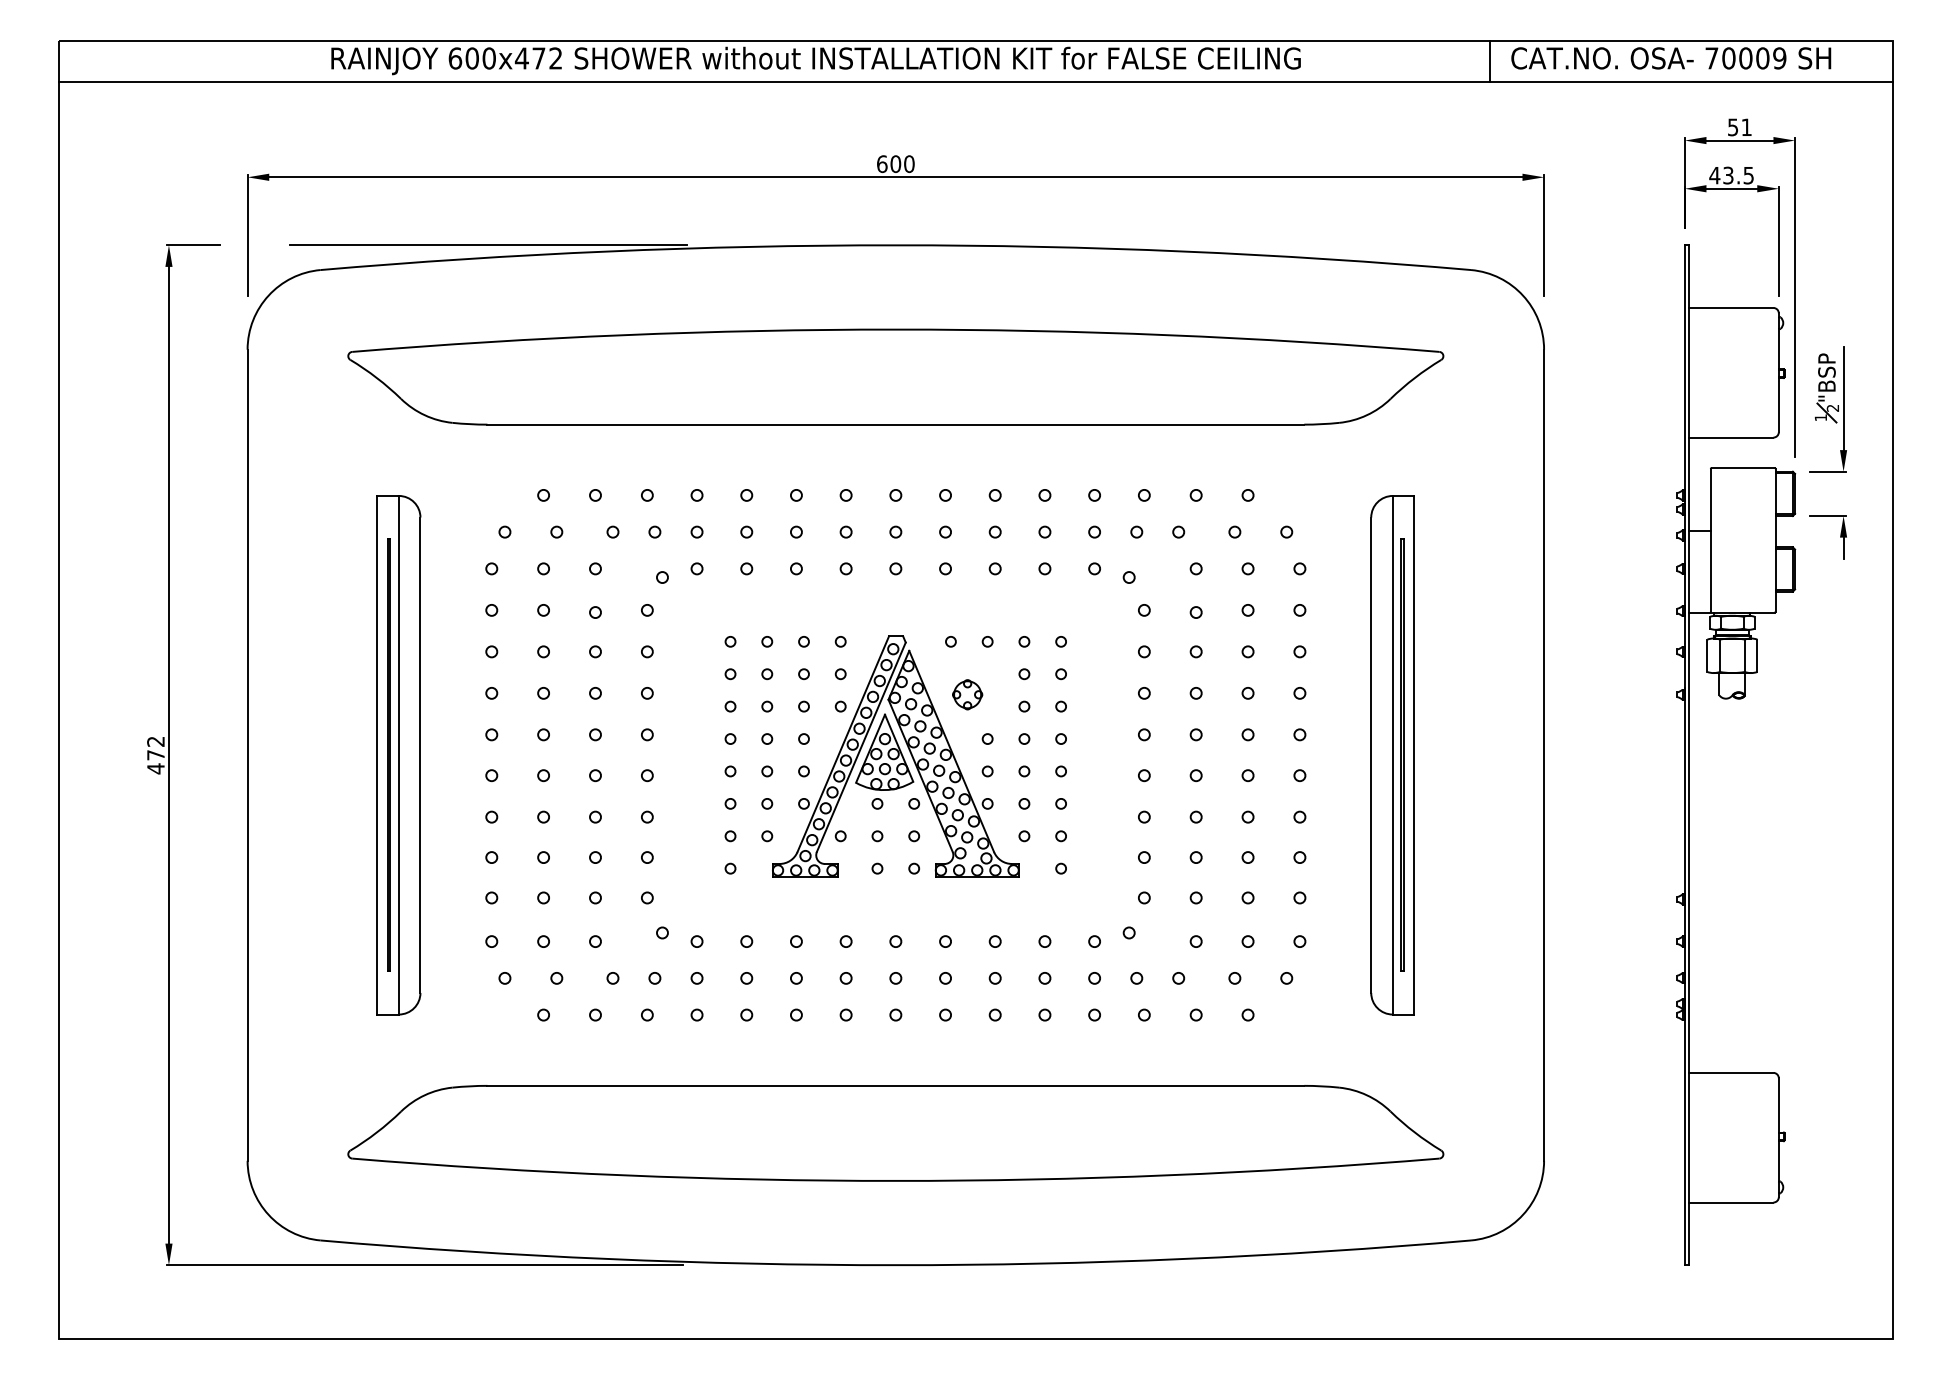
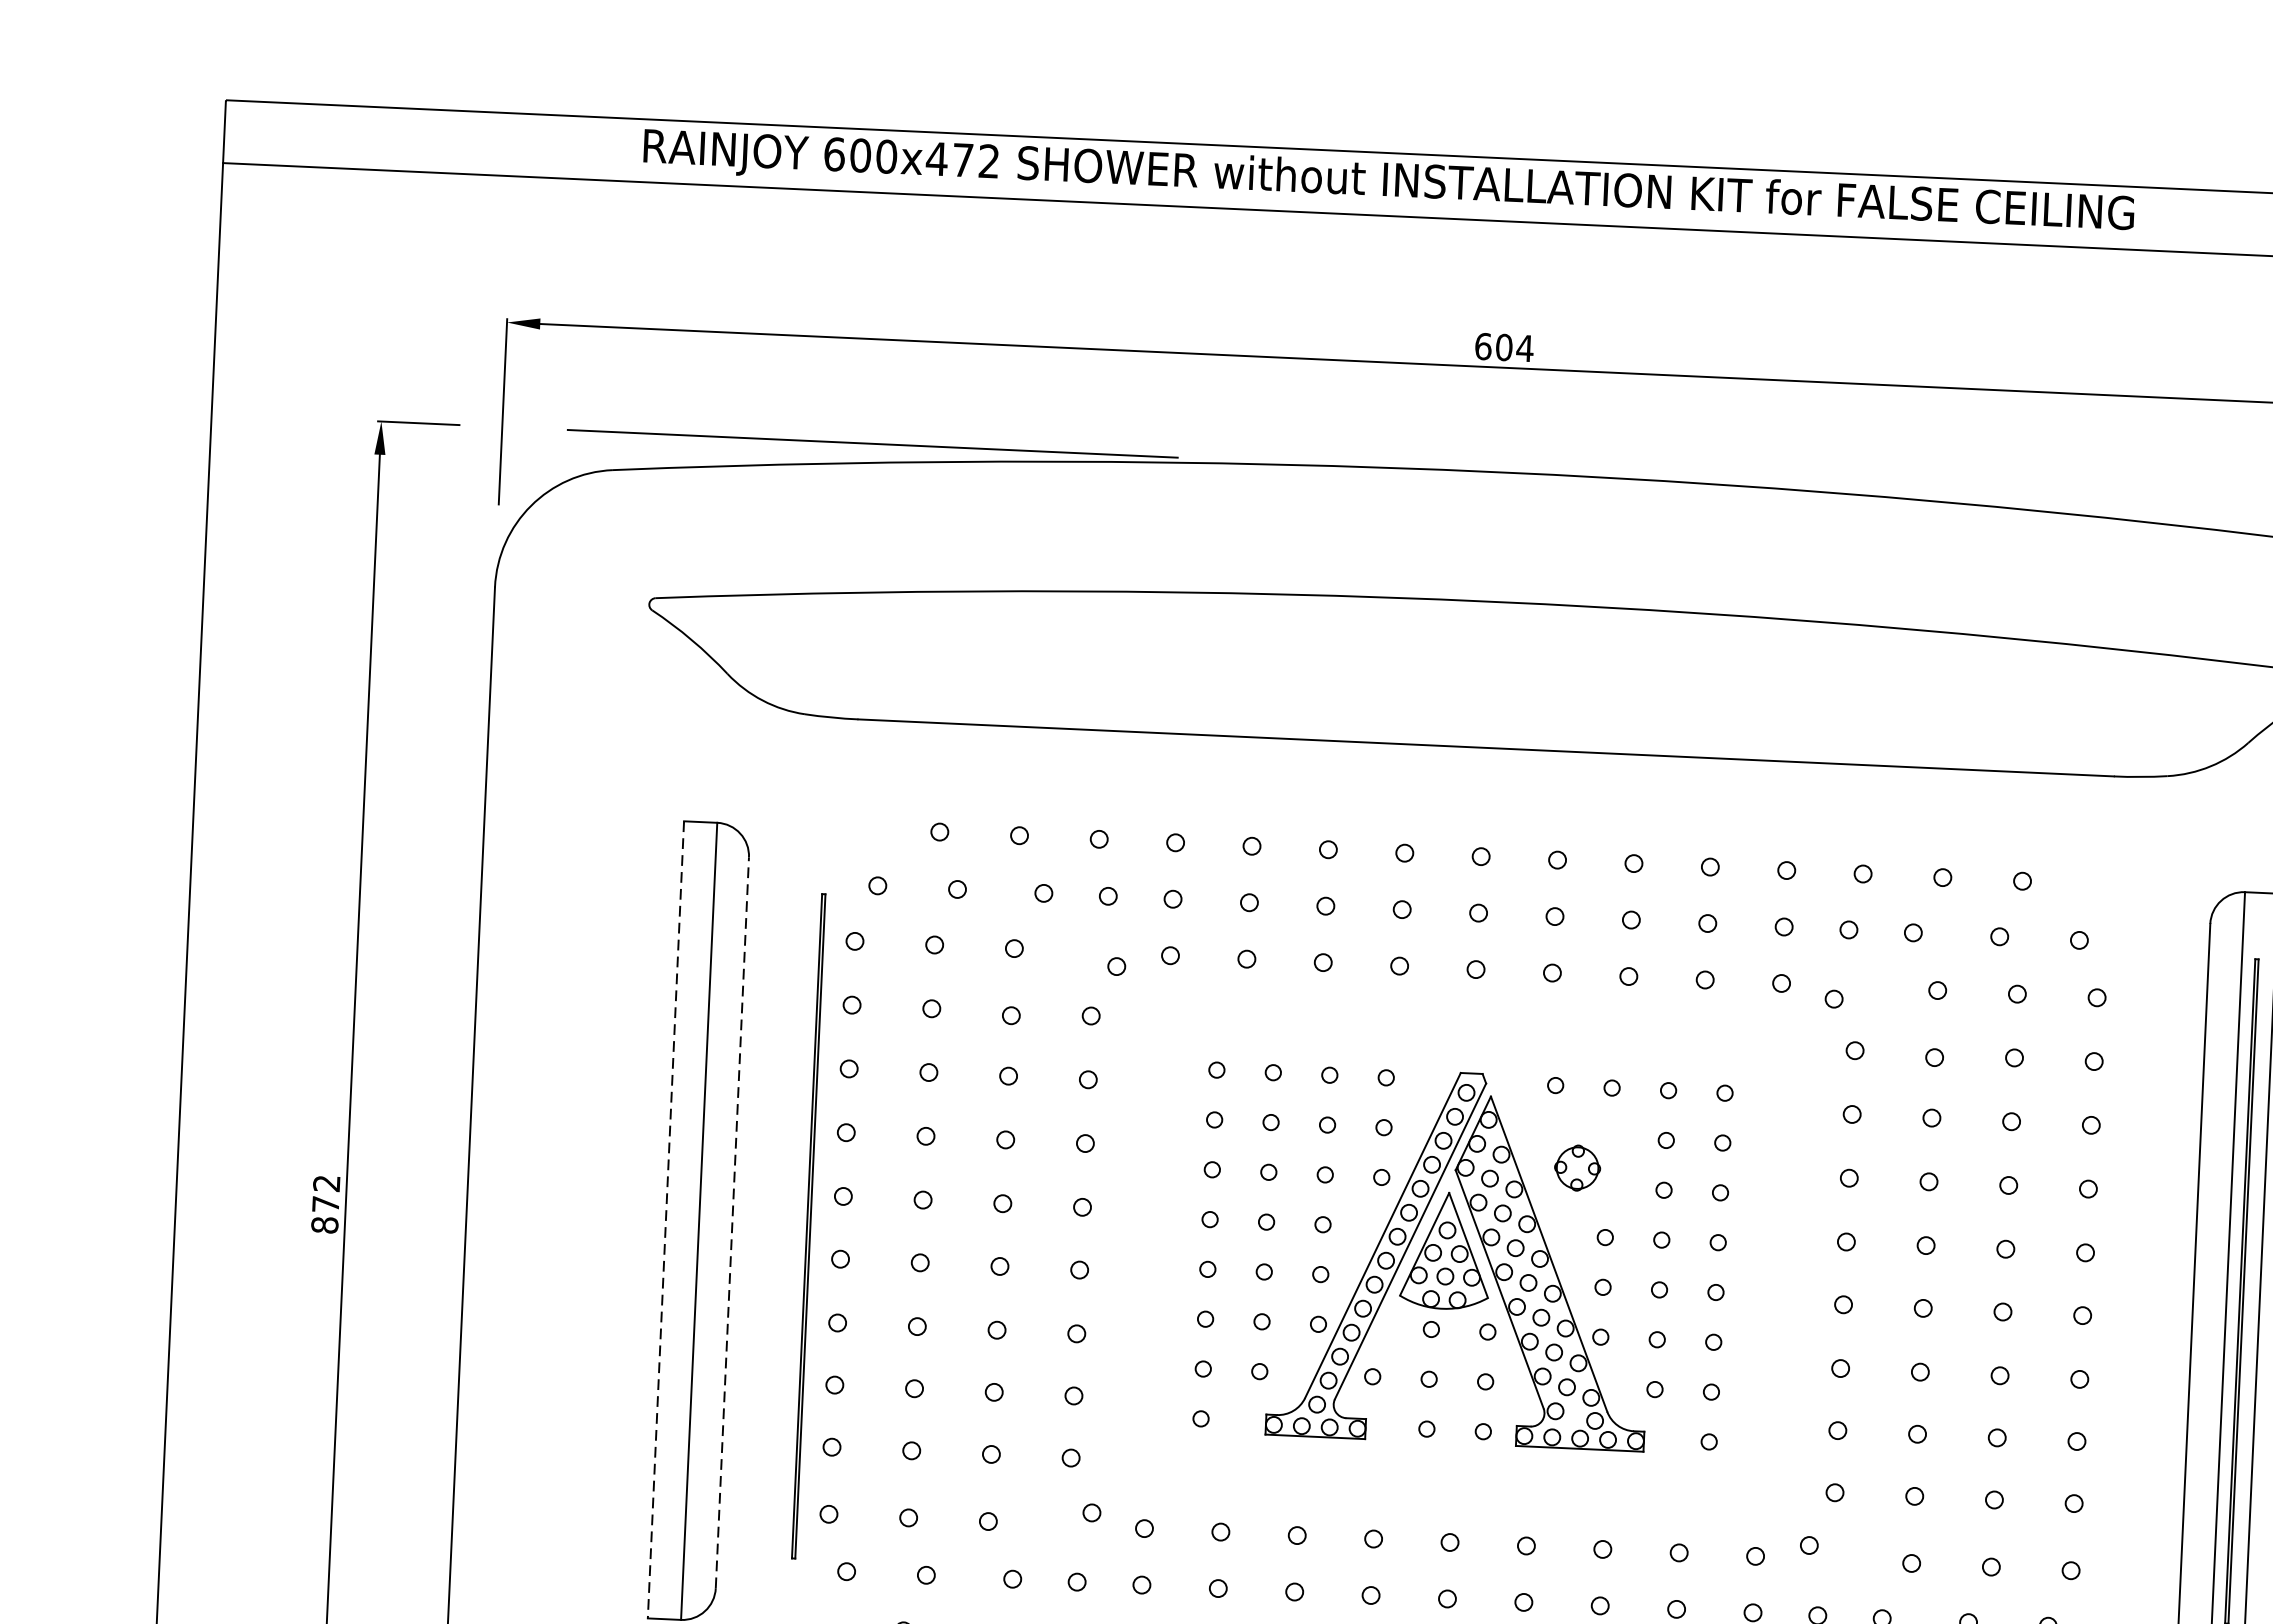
text: (908, 164) -> (1523, 348), 600 -> 604
line: (388, 754) -> (807, 1225), moved
line: (377, 755) -> (666, 1220), solid -> dashed
line: (420, 755) -> (732, 1223), solid -> dashed
text: (155, 768) -> (324, 1224), 472 -> 872

